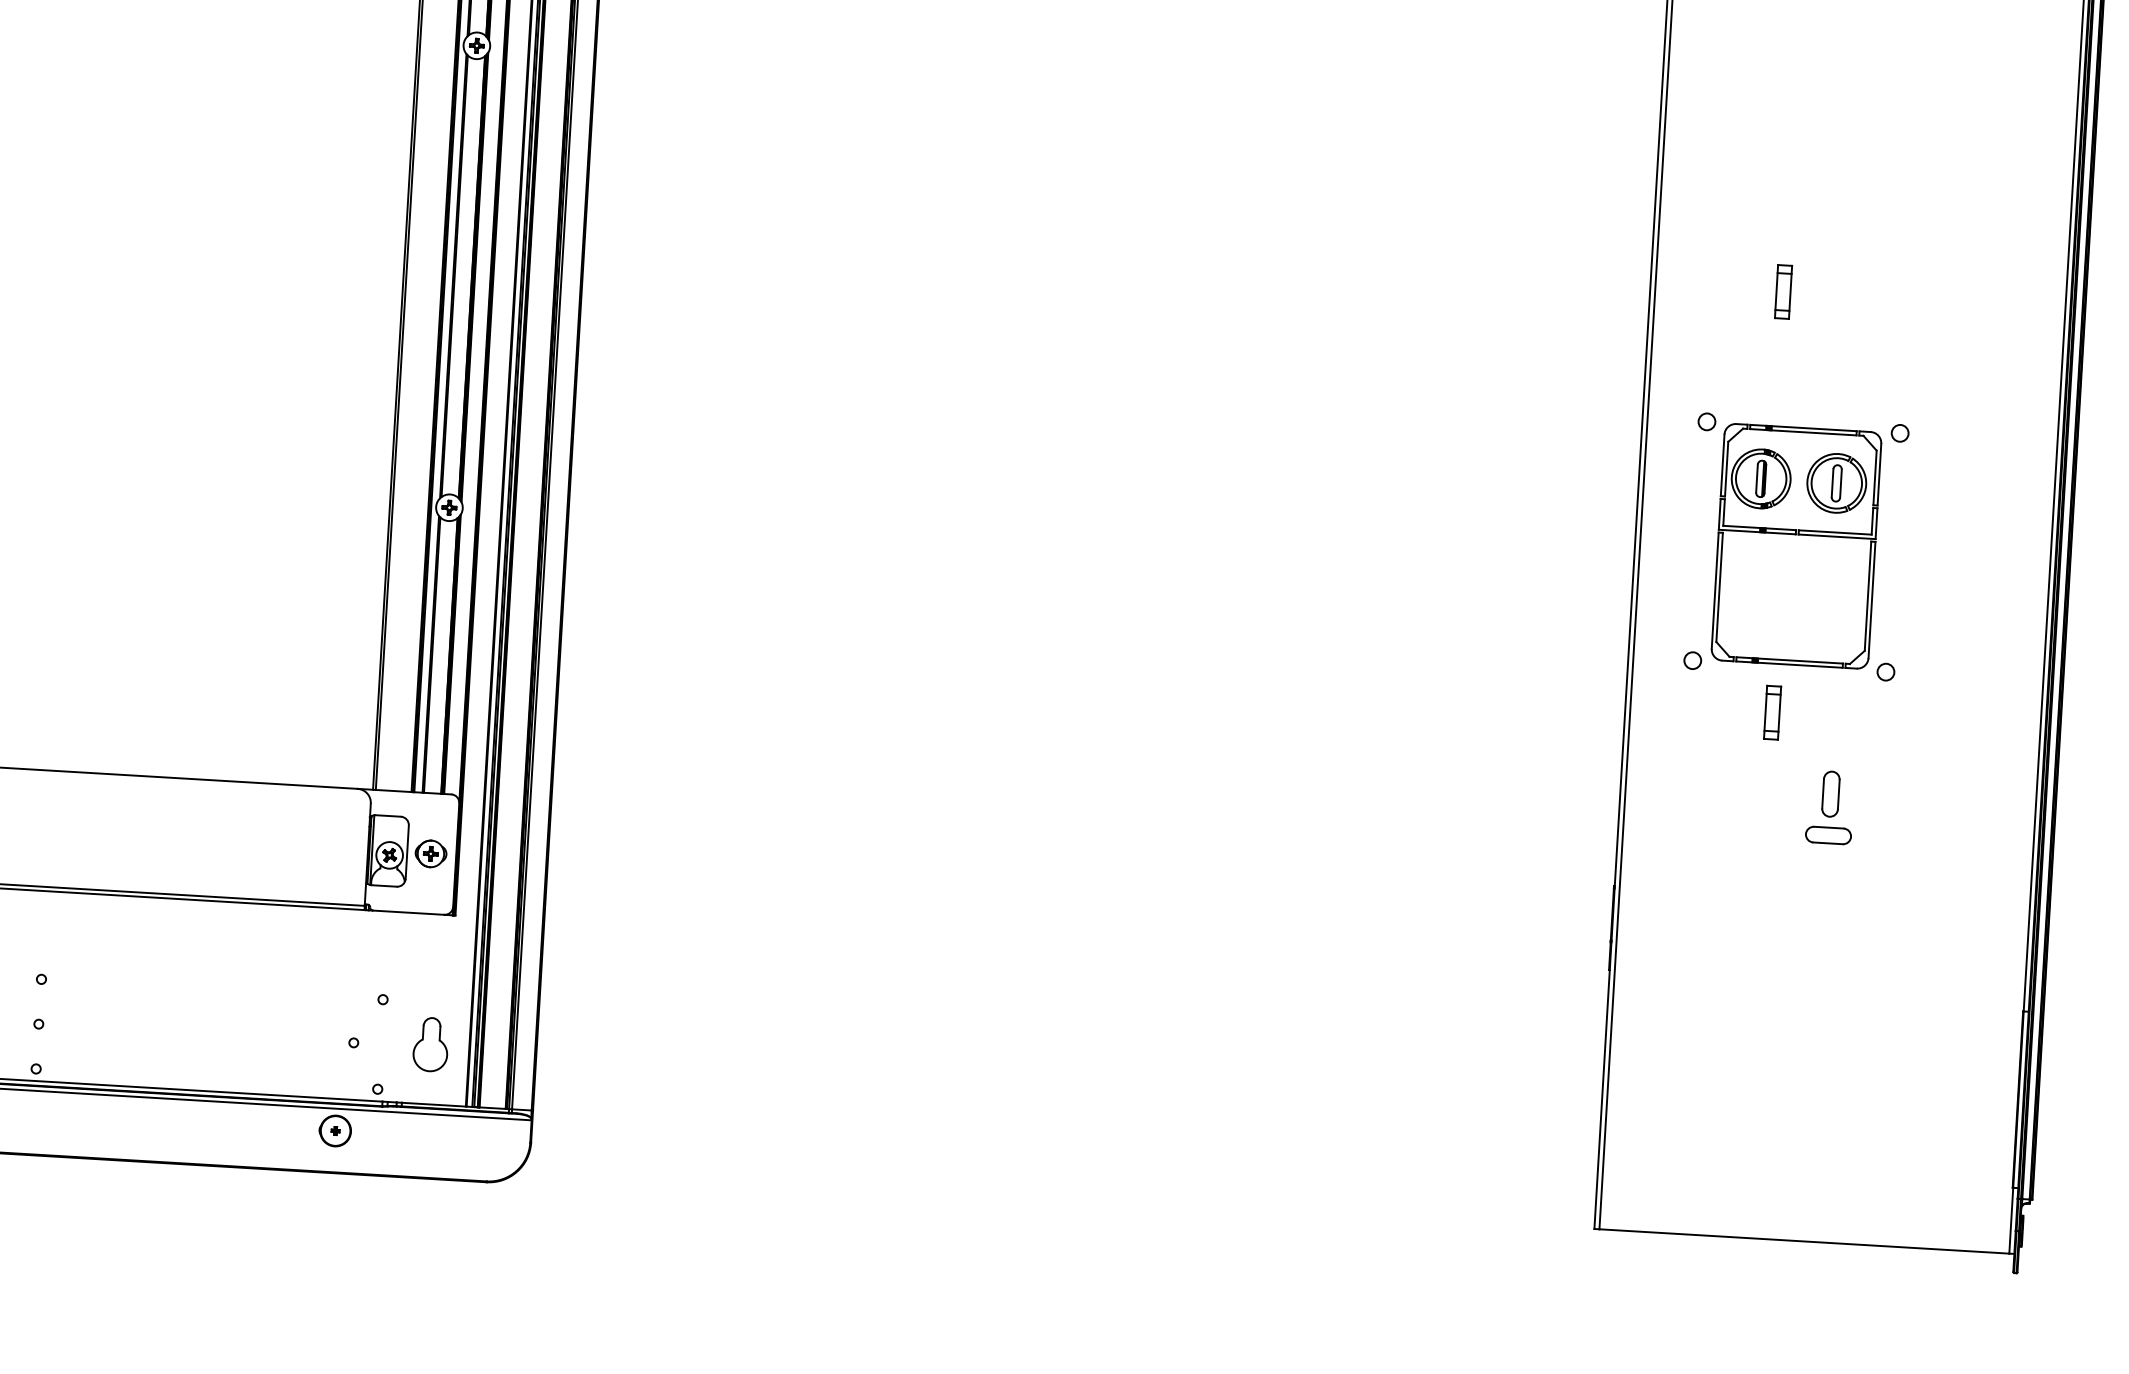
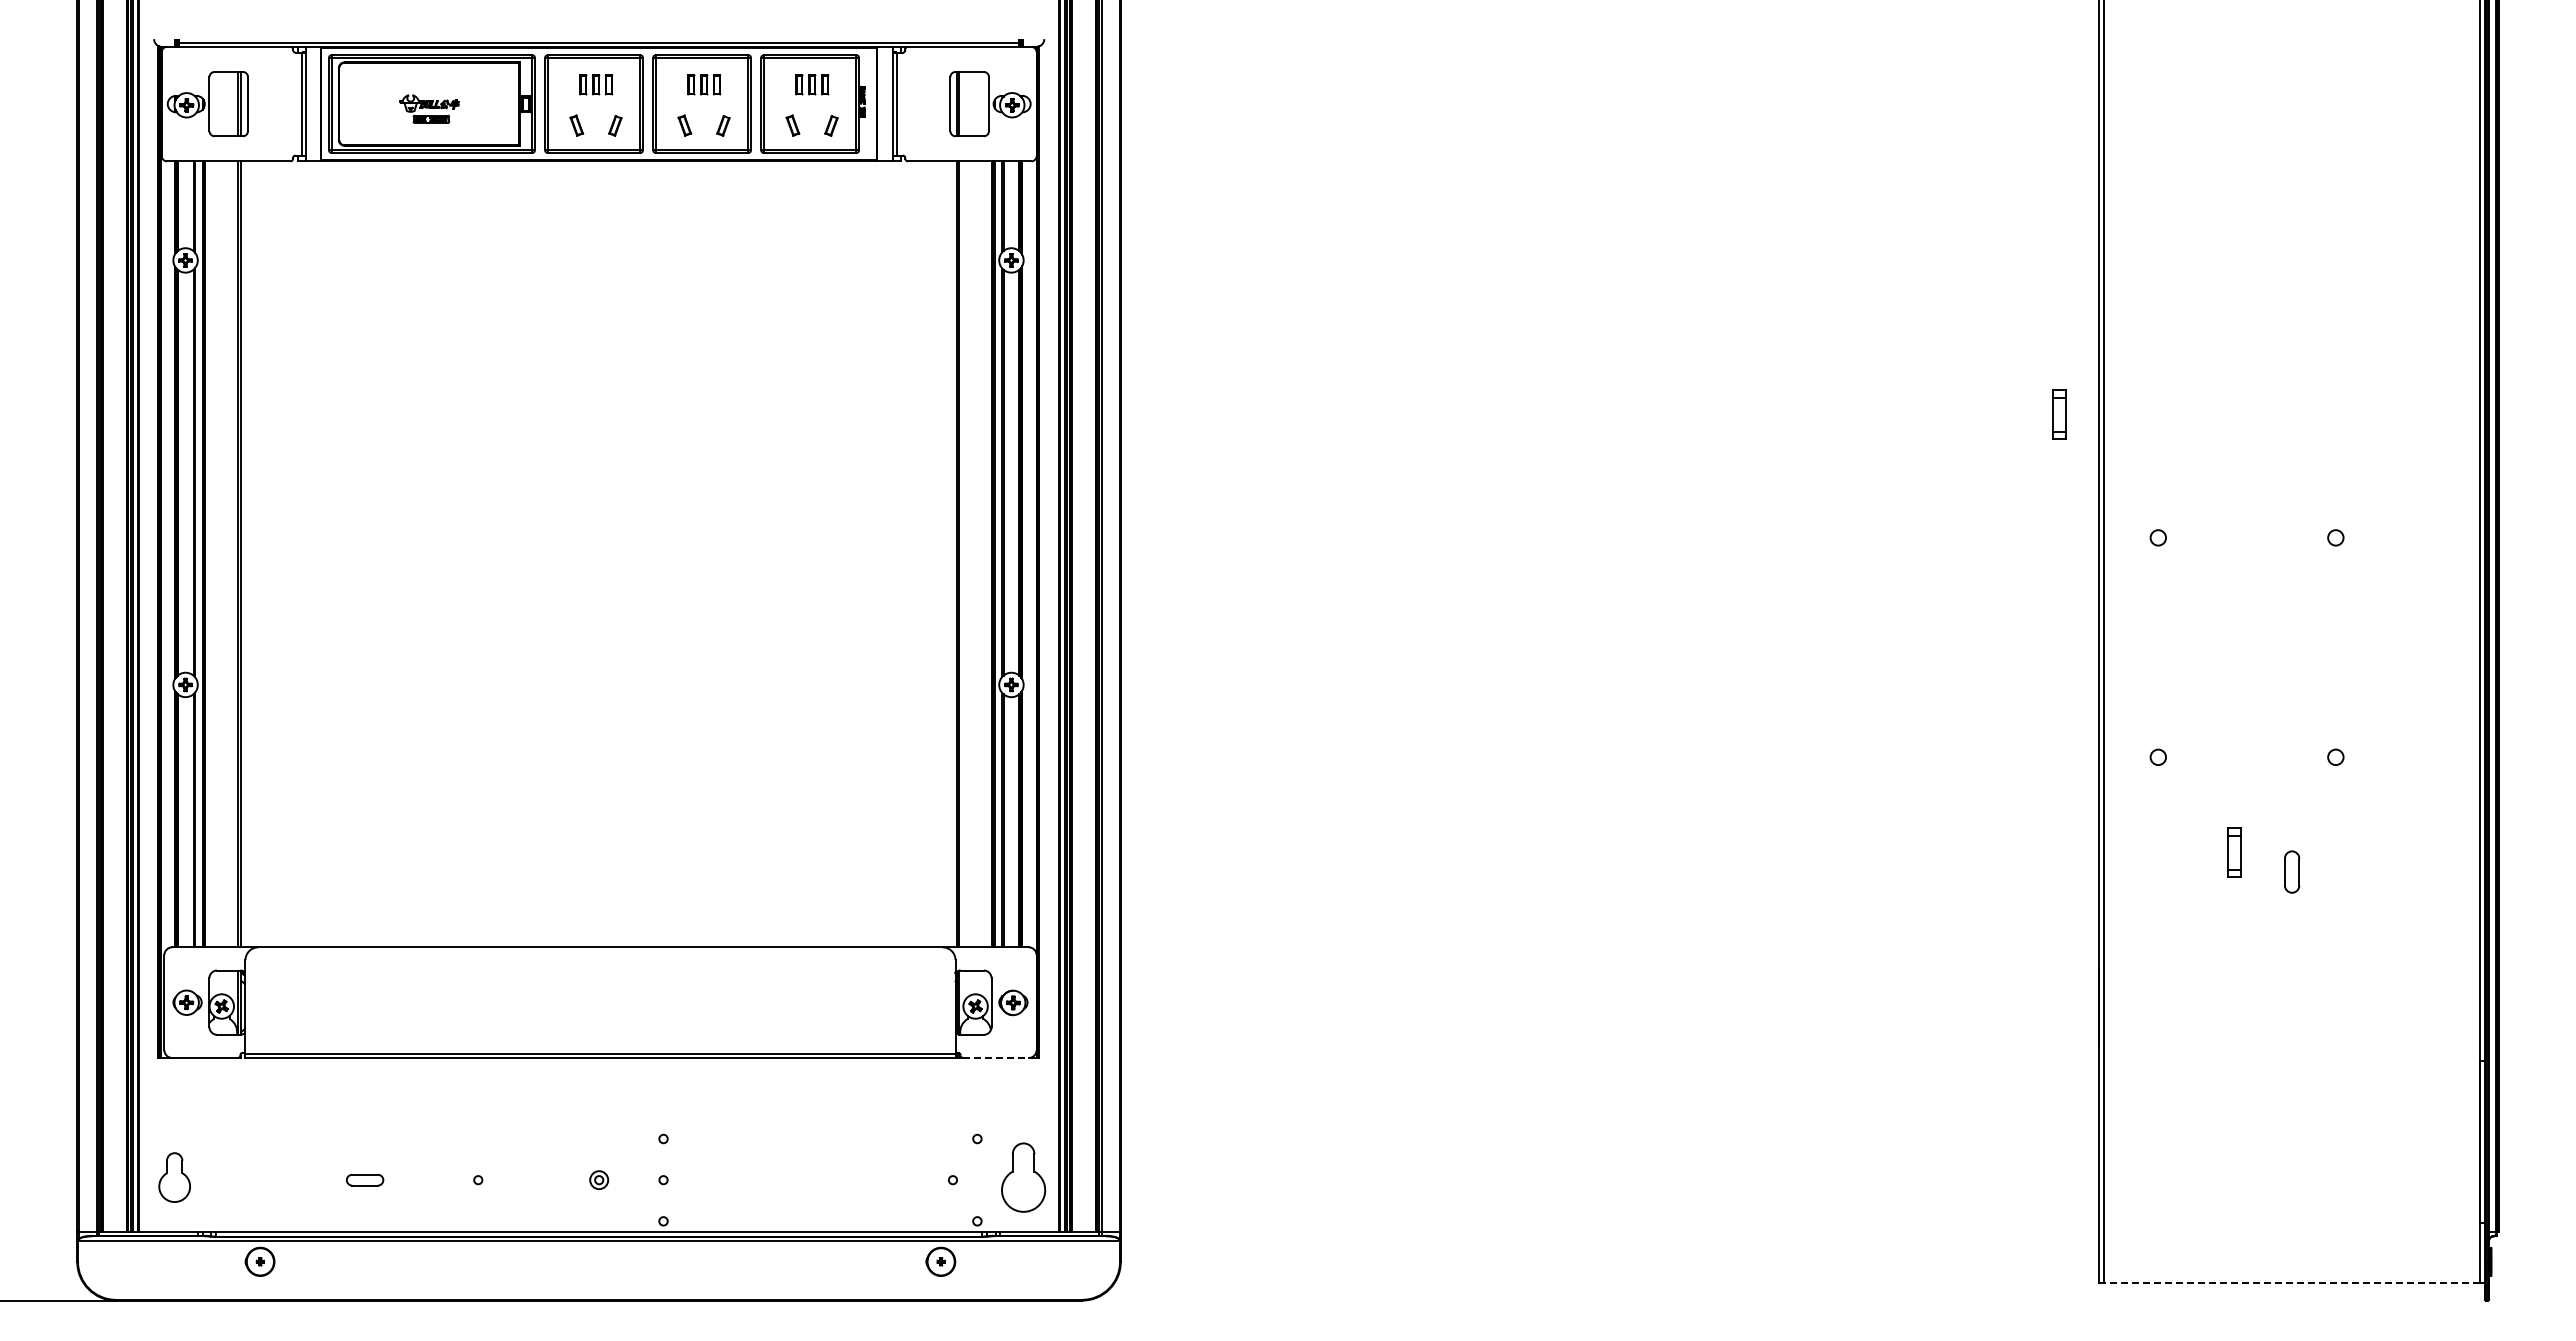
part: (1783, 291) -> (2059, 414), moved
part: (1796, 534) -> (2246, 636), removed
part: (1772, 712) -> (2234, 852), moved
part: (1827, 835) -> (2291, 910), removed
line: (409, 912) -> (996, 1057), solid -> dashed
part: (430, 1044) -> (1023, 1177), size x1.4
line: (1803, 1241) -> (2291, 1283), solid -> dashed

